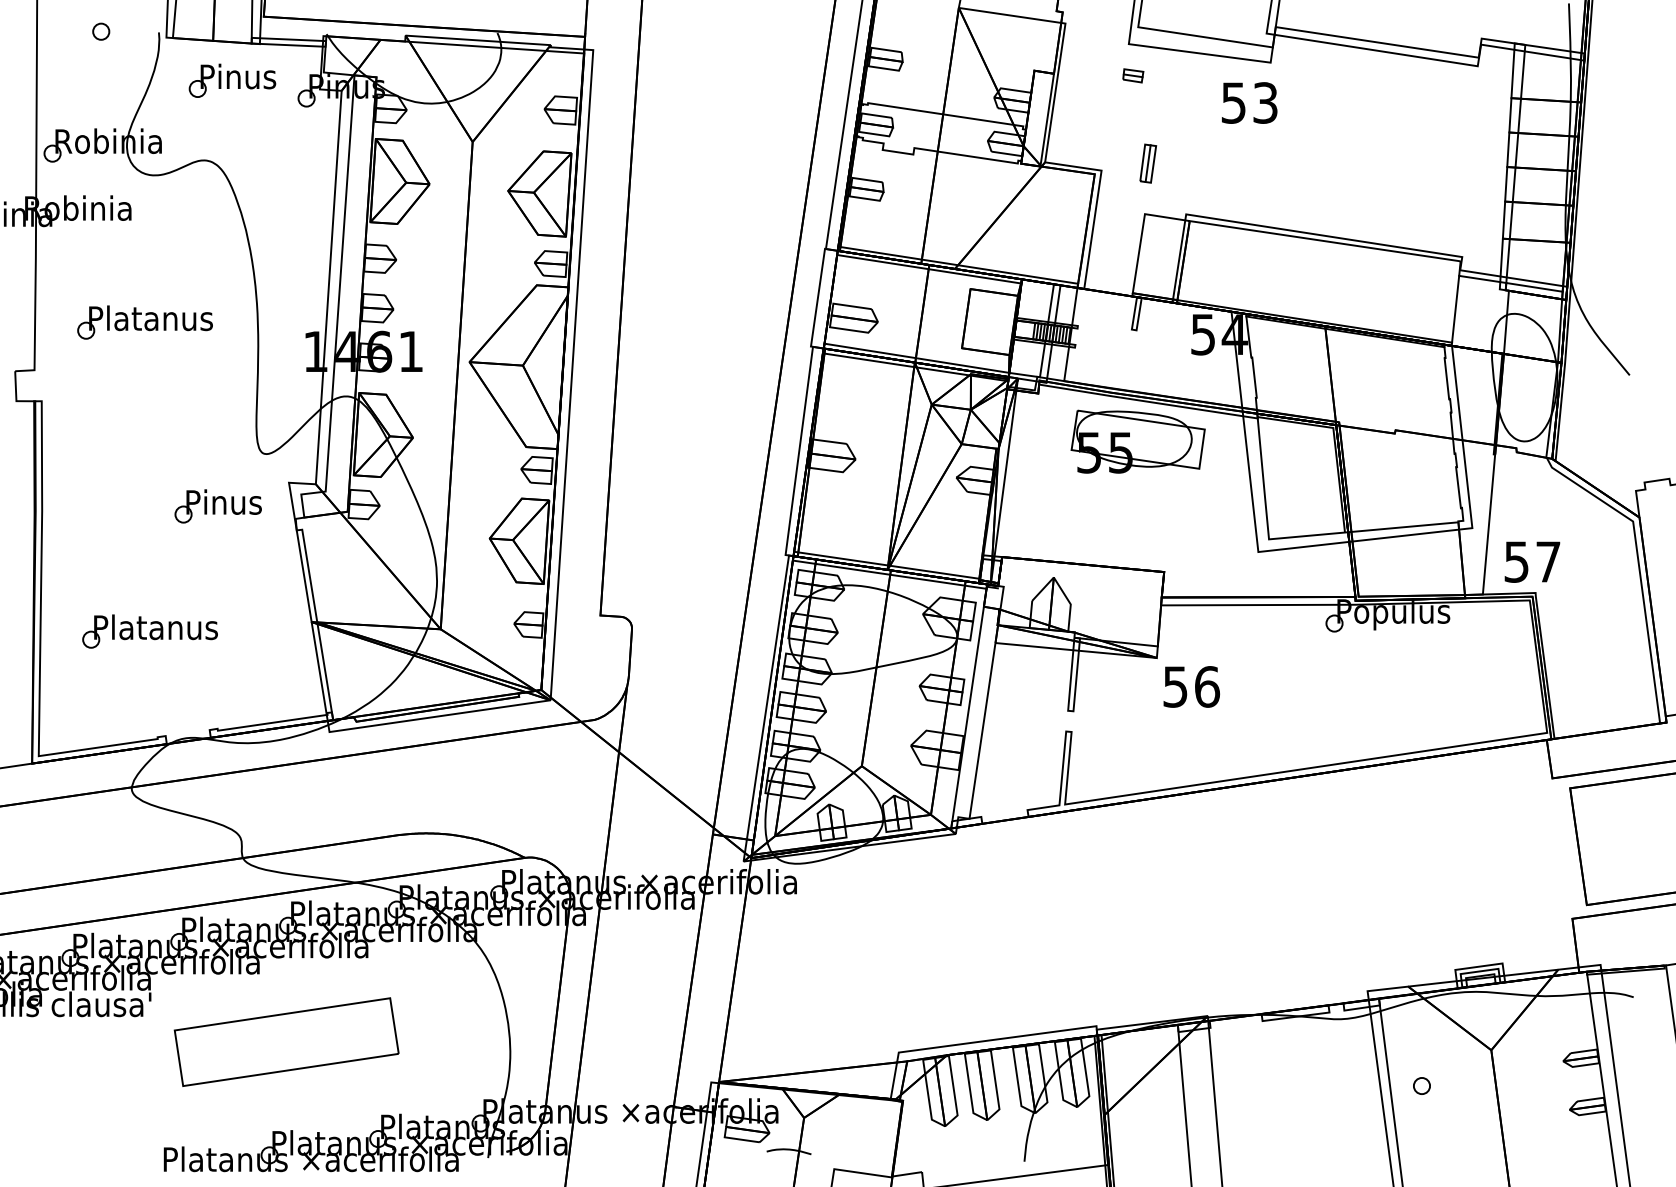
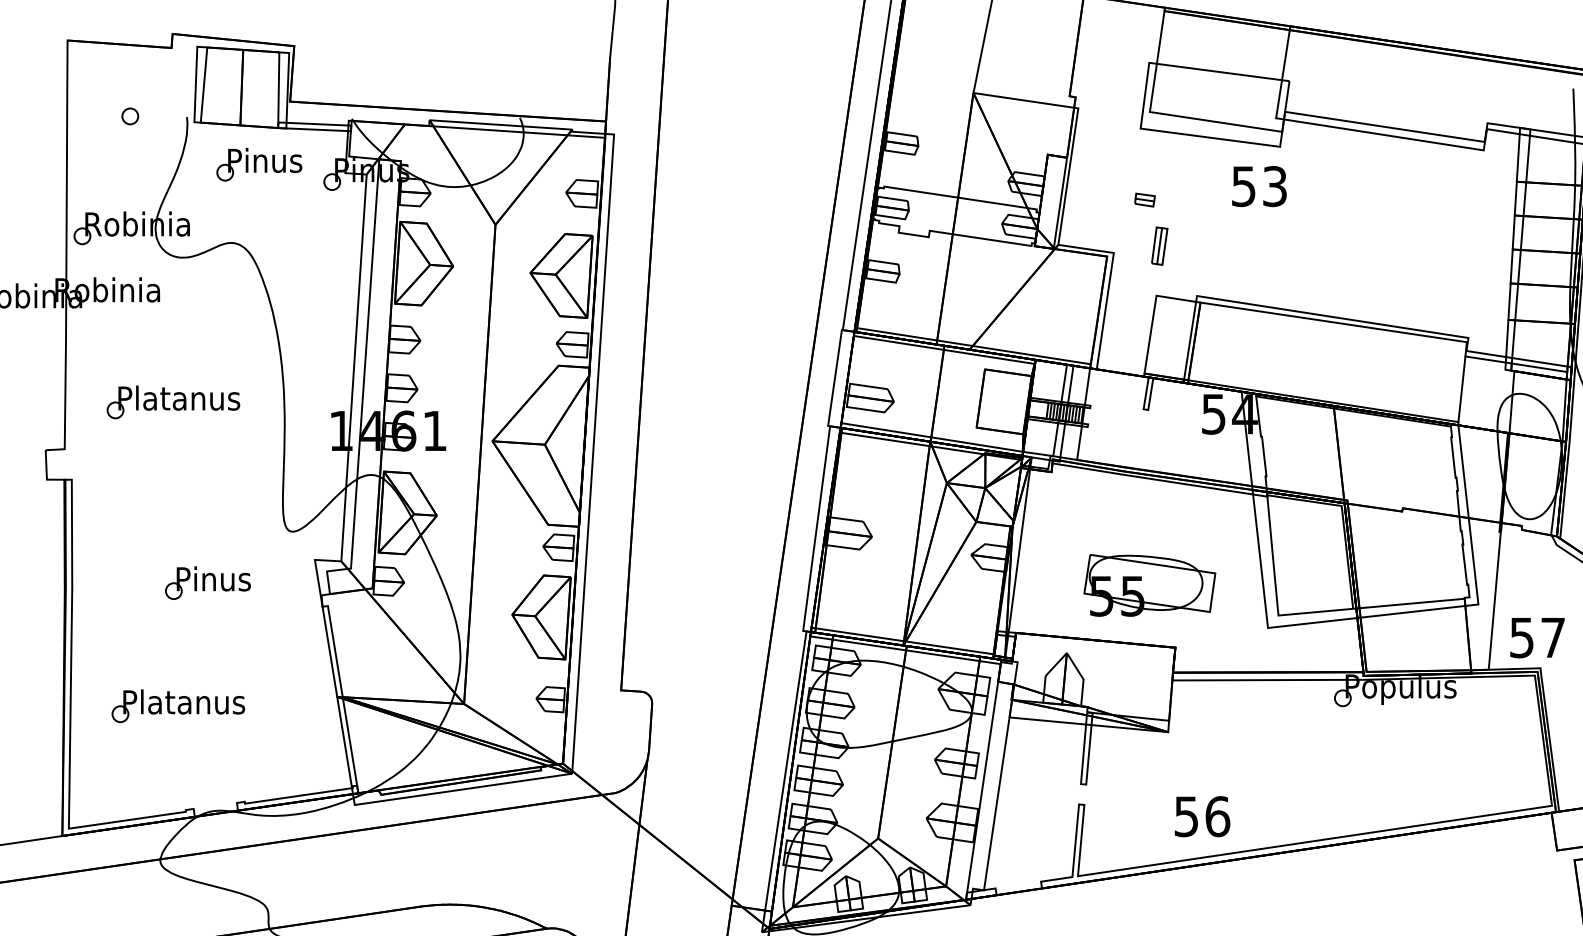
part: (1133, 75) -> (1145, 199), moved
part: (1137, 441) -> (1149, 585), moved
part: (217, 506) -> (207, 583), moved
text: (1191, 686) -> (1202, 816), moved

